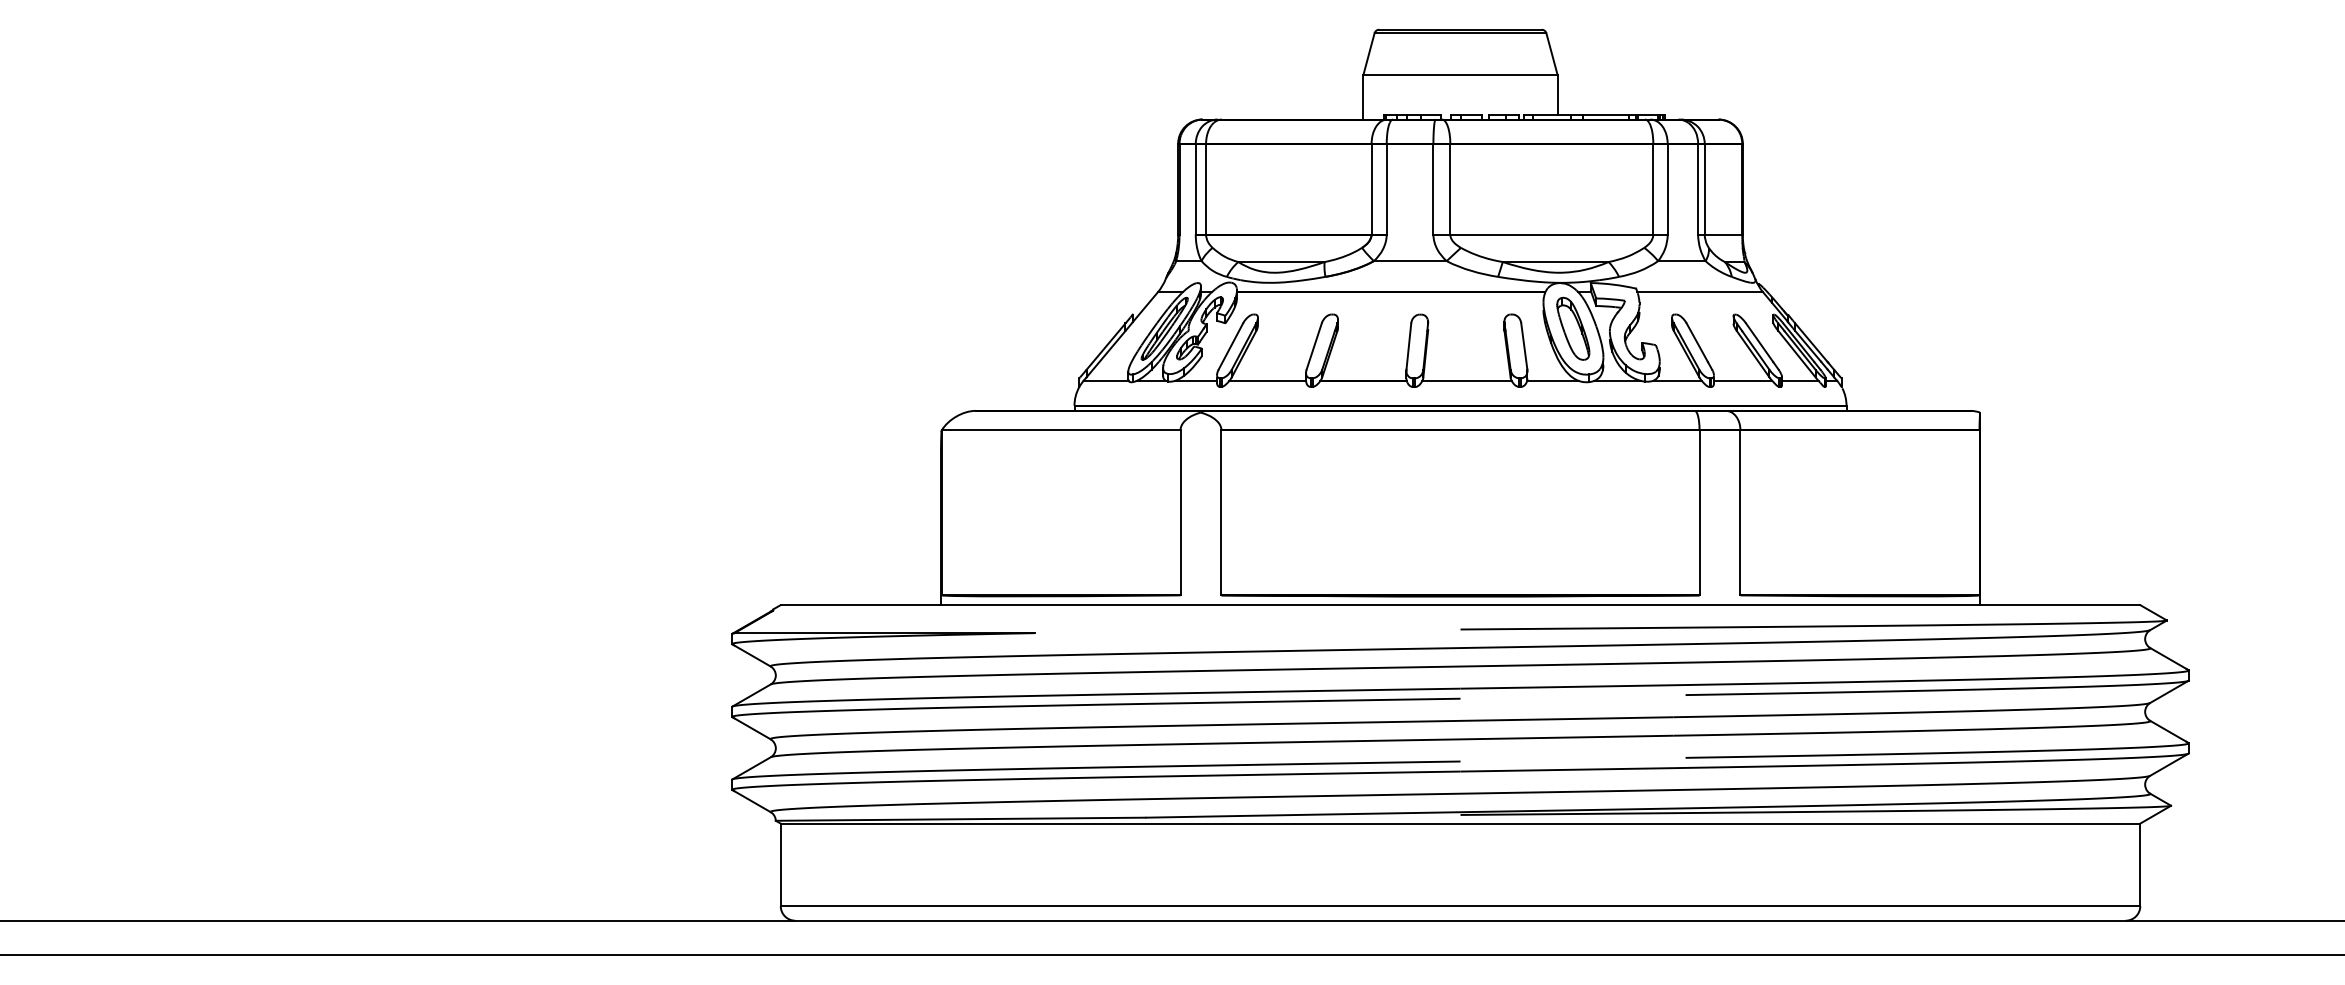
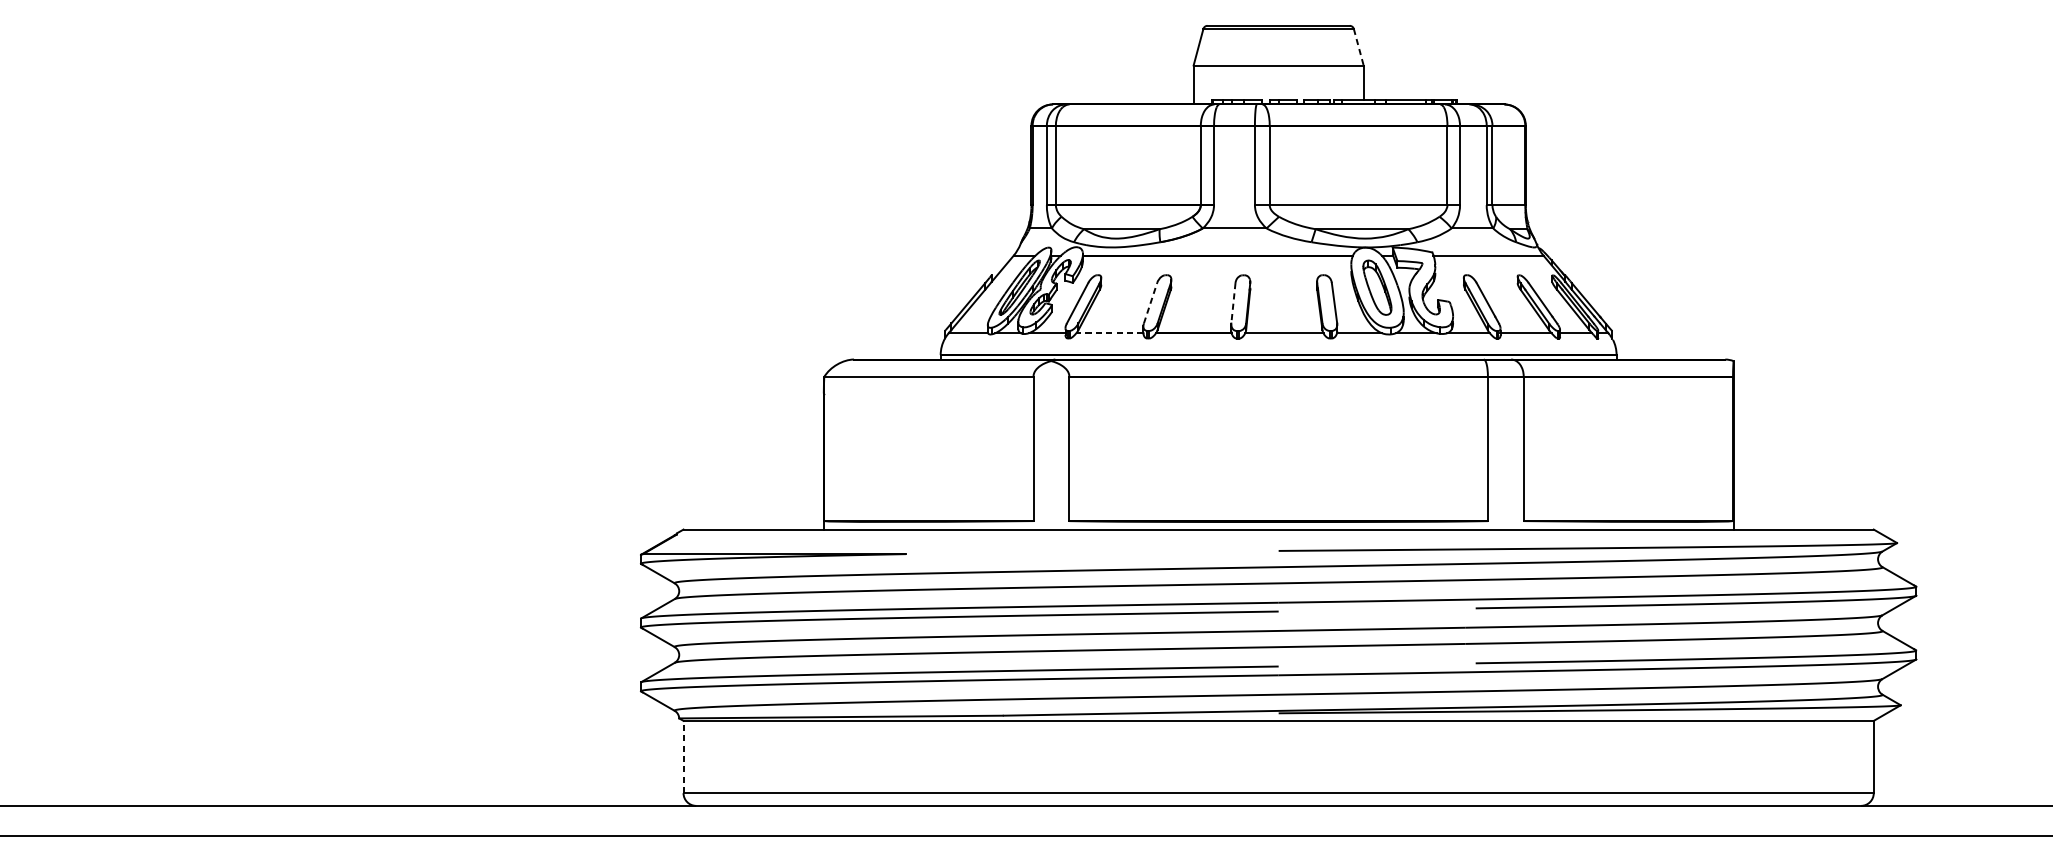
line: (1552, 54) -> (1359, 47), solid -> dashed
line: (1314, 346) -> (1150, 303), solid -> dashed
line: (1408, 347) -> (1233, 304), solid -> dashed
line: (1267, 380) -> (1109, 332), solid -> dashed
line: (780, 864) -> (683, 756), solid -> dashed

